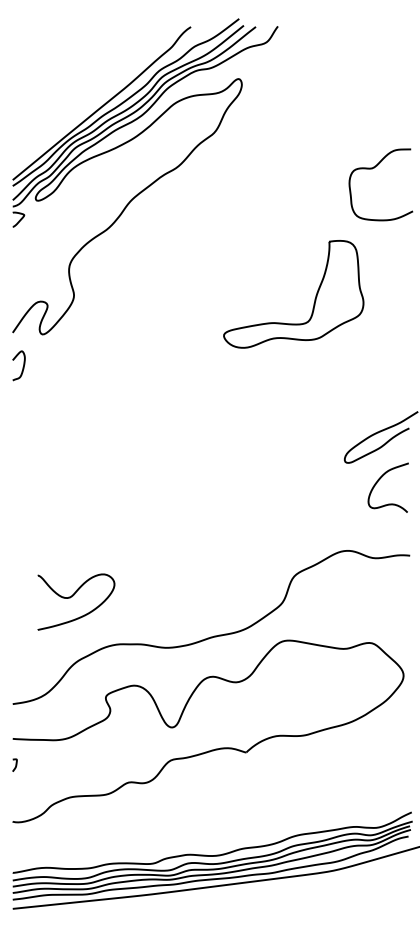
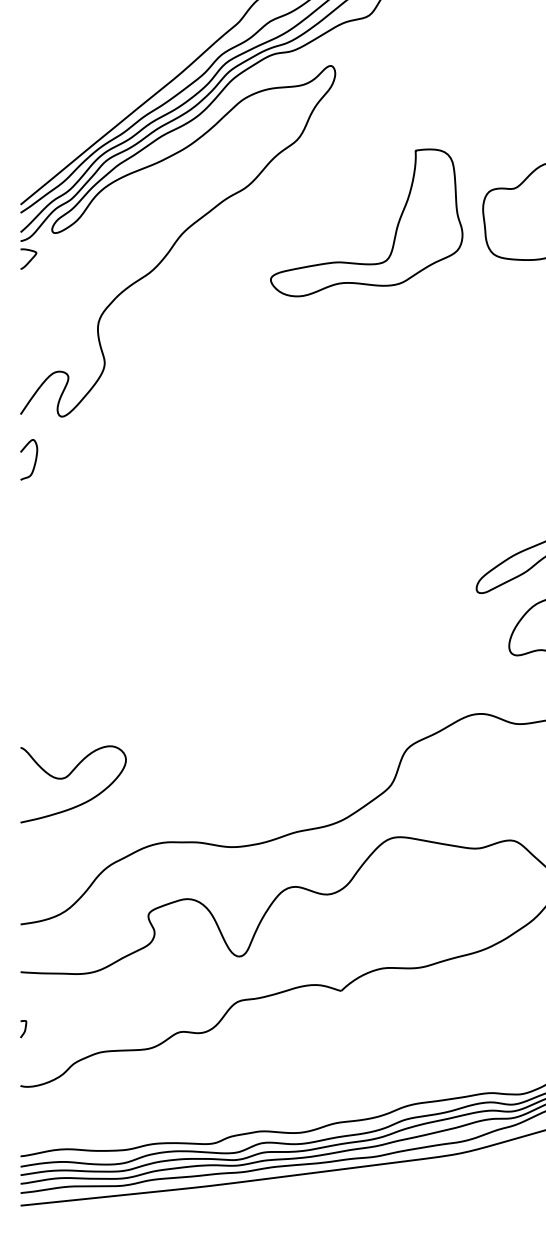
part: (314, 298) -> (395, 228), moved
curve: (73, 596) -> (69, 776), moved
curve: (15, 764) -> (24, 1027), moved

